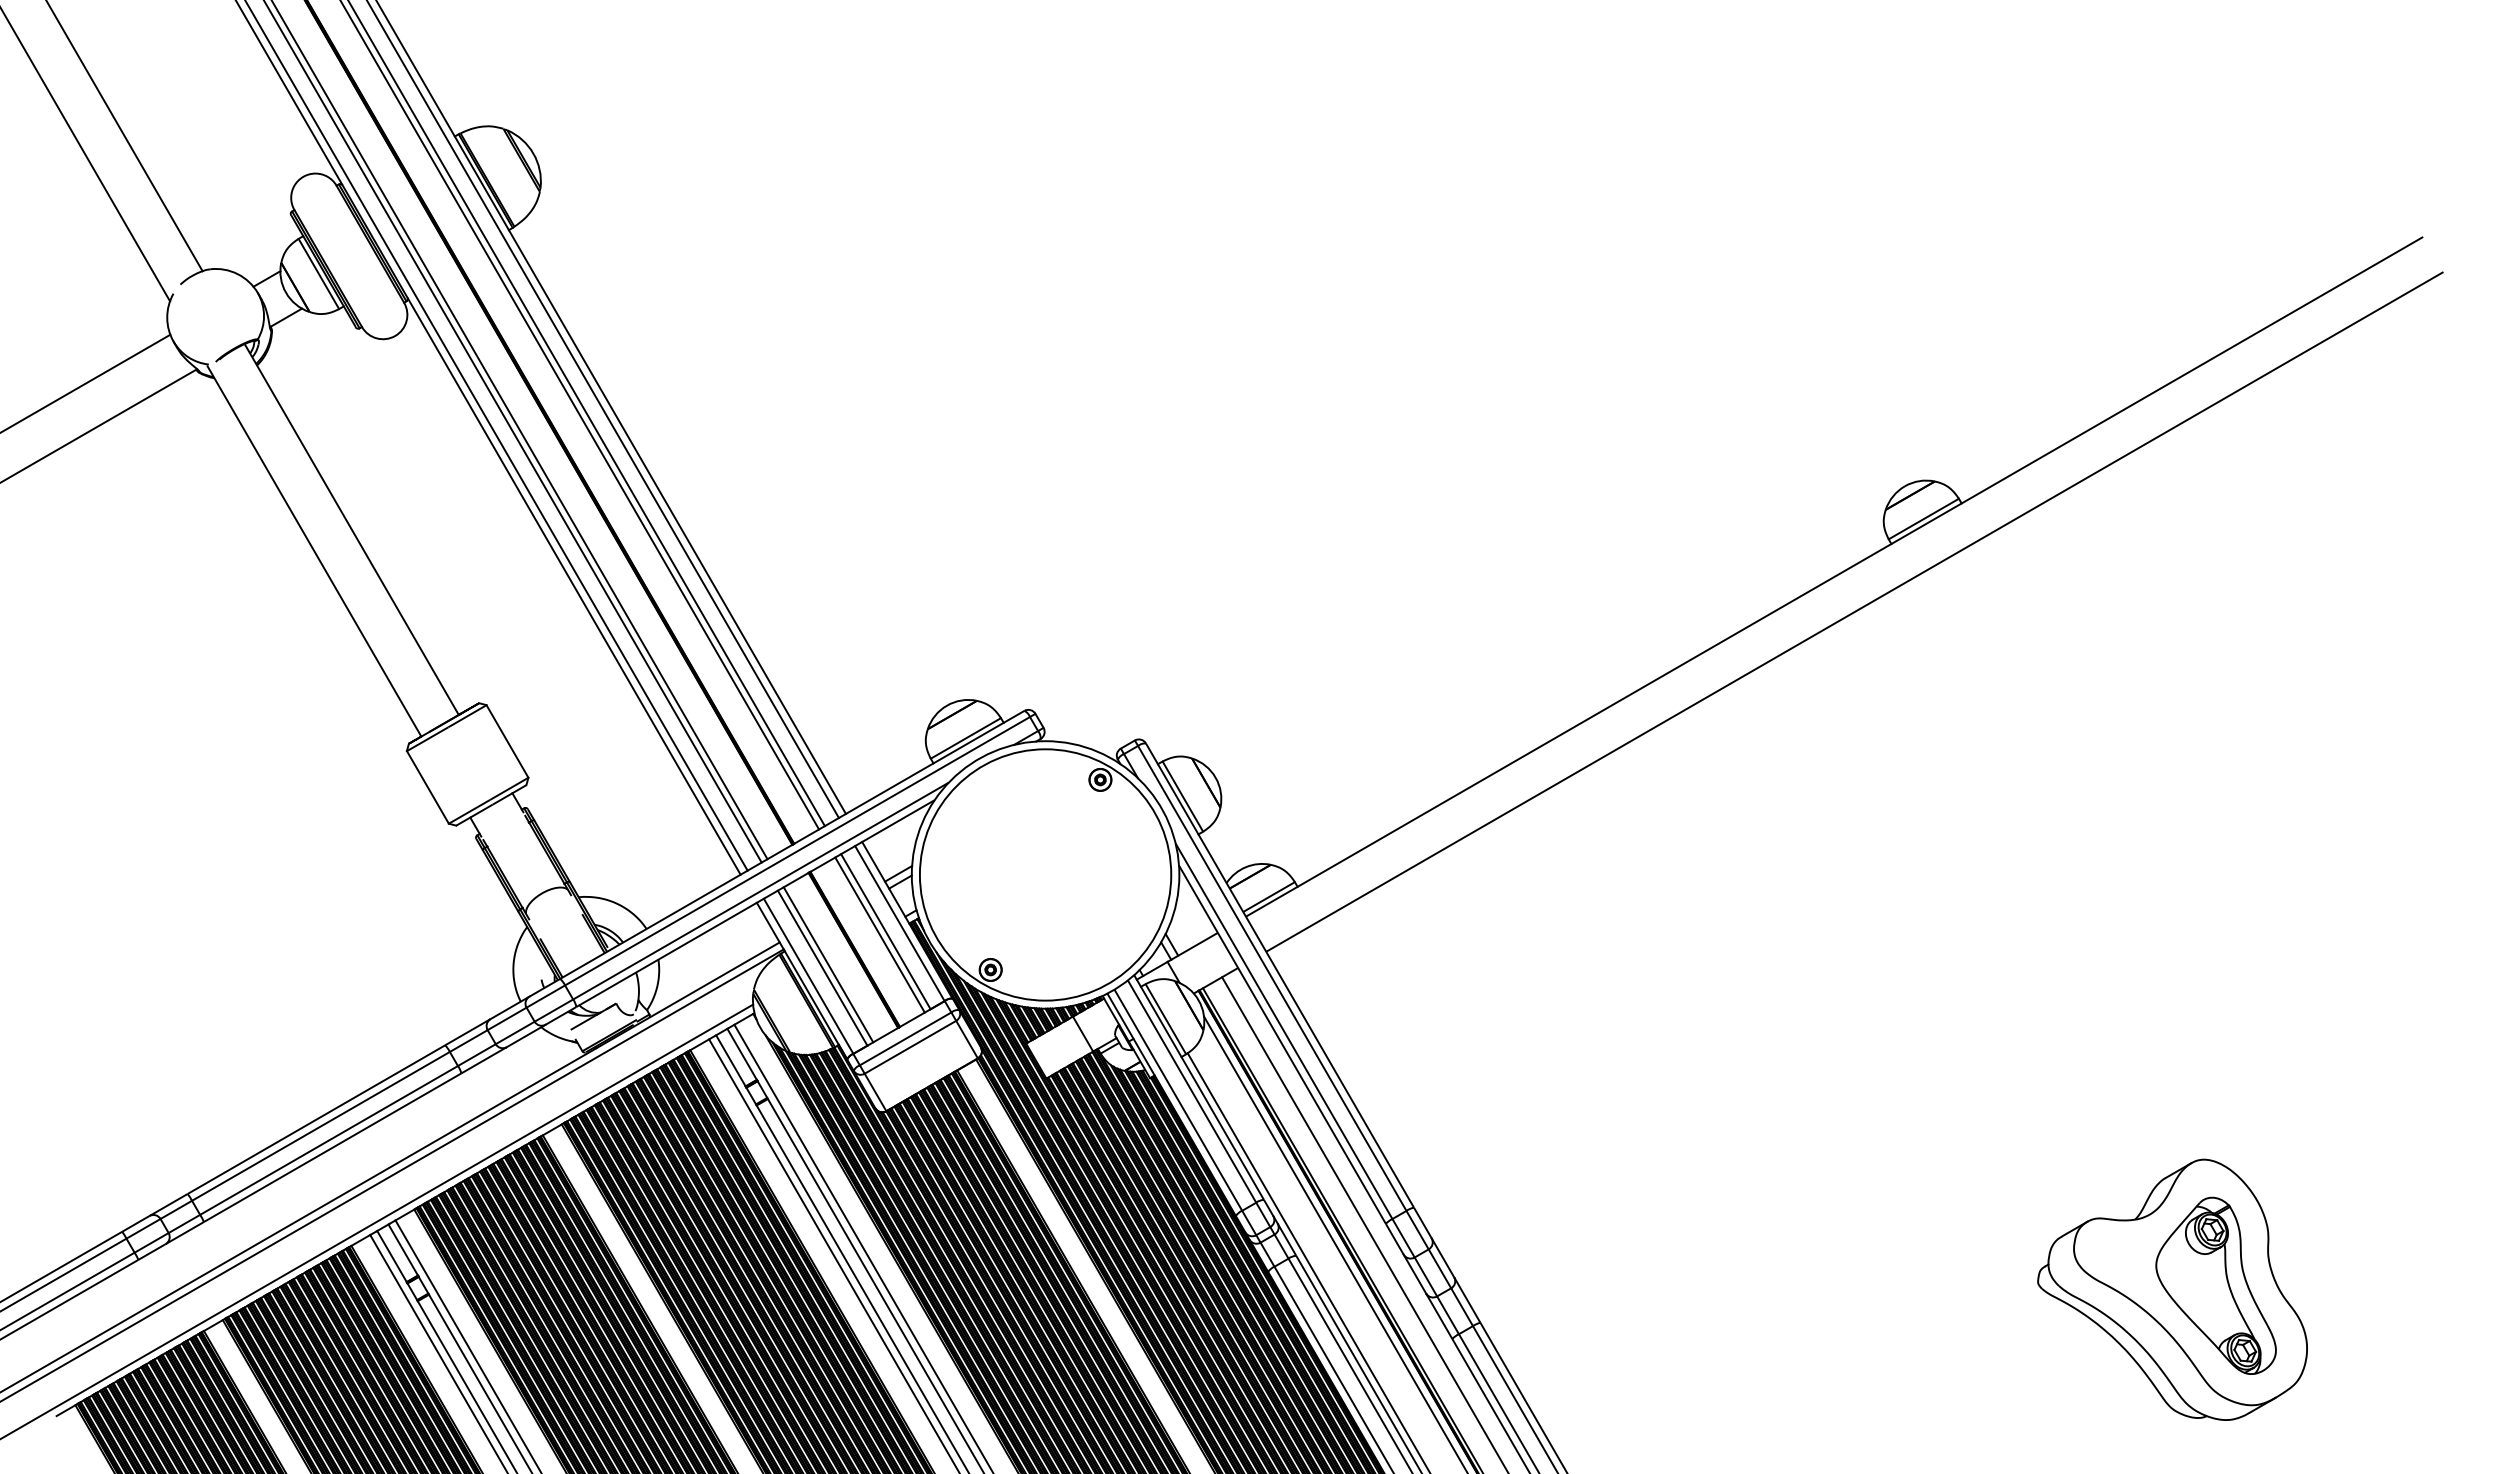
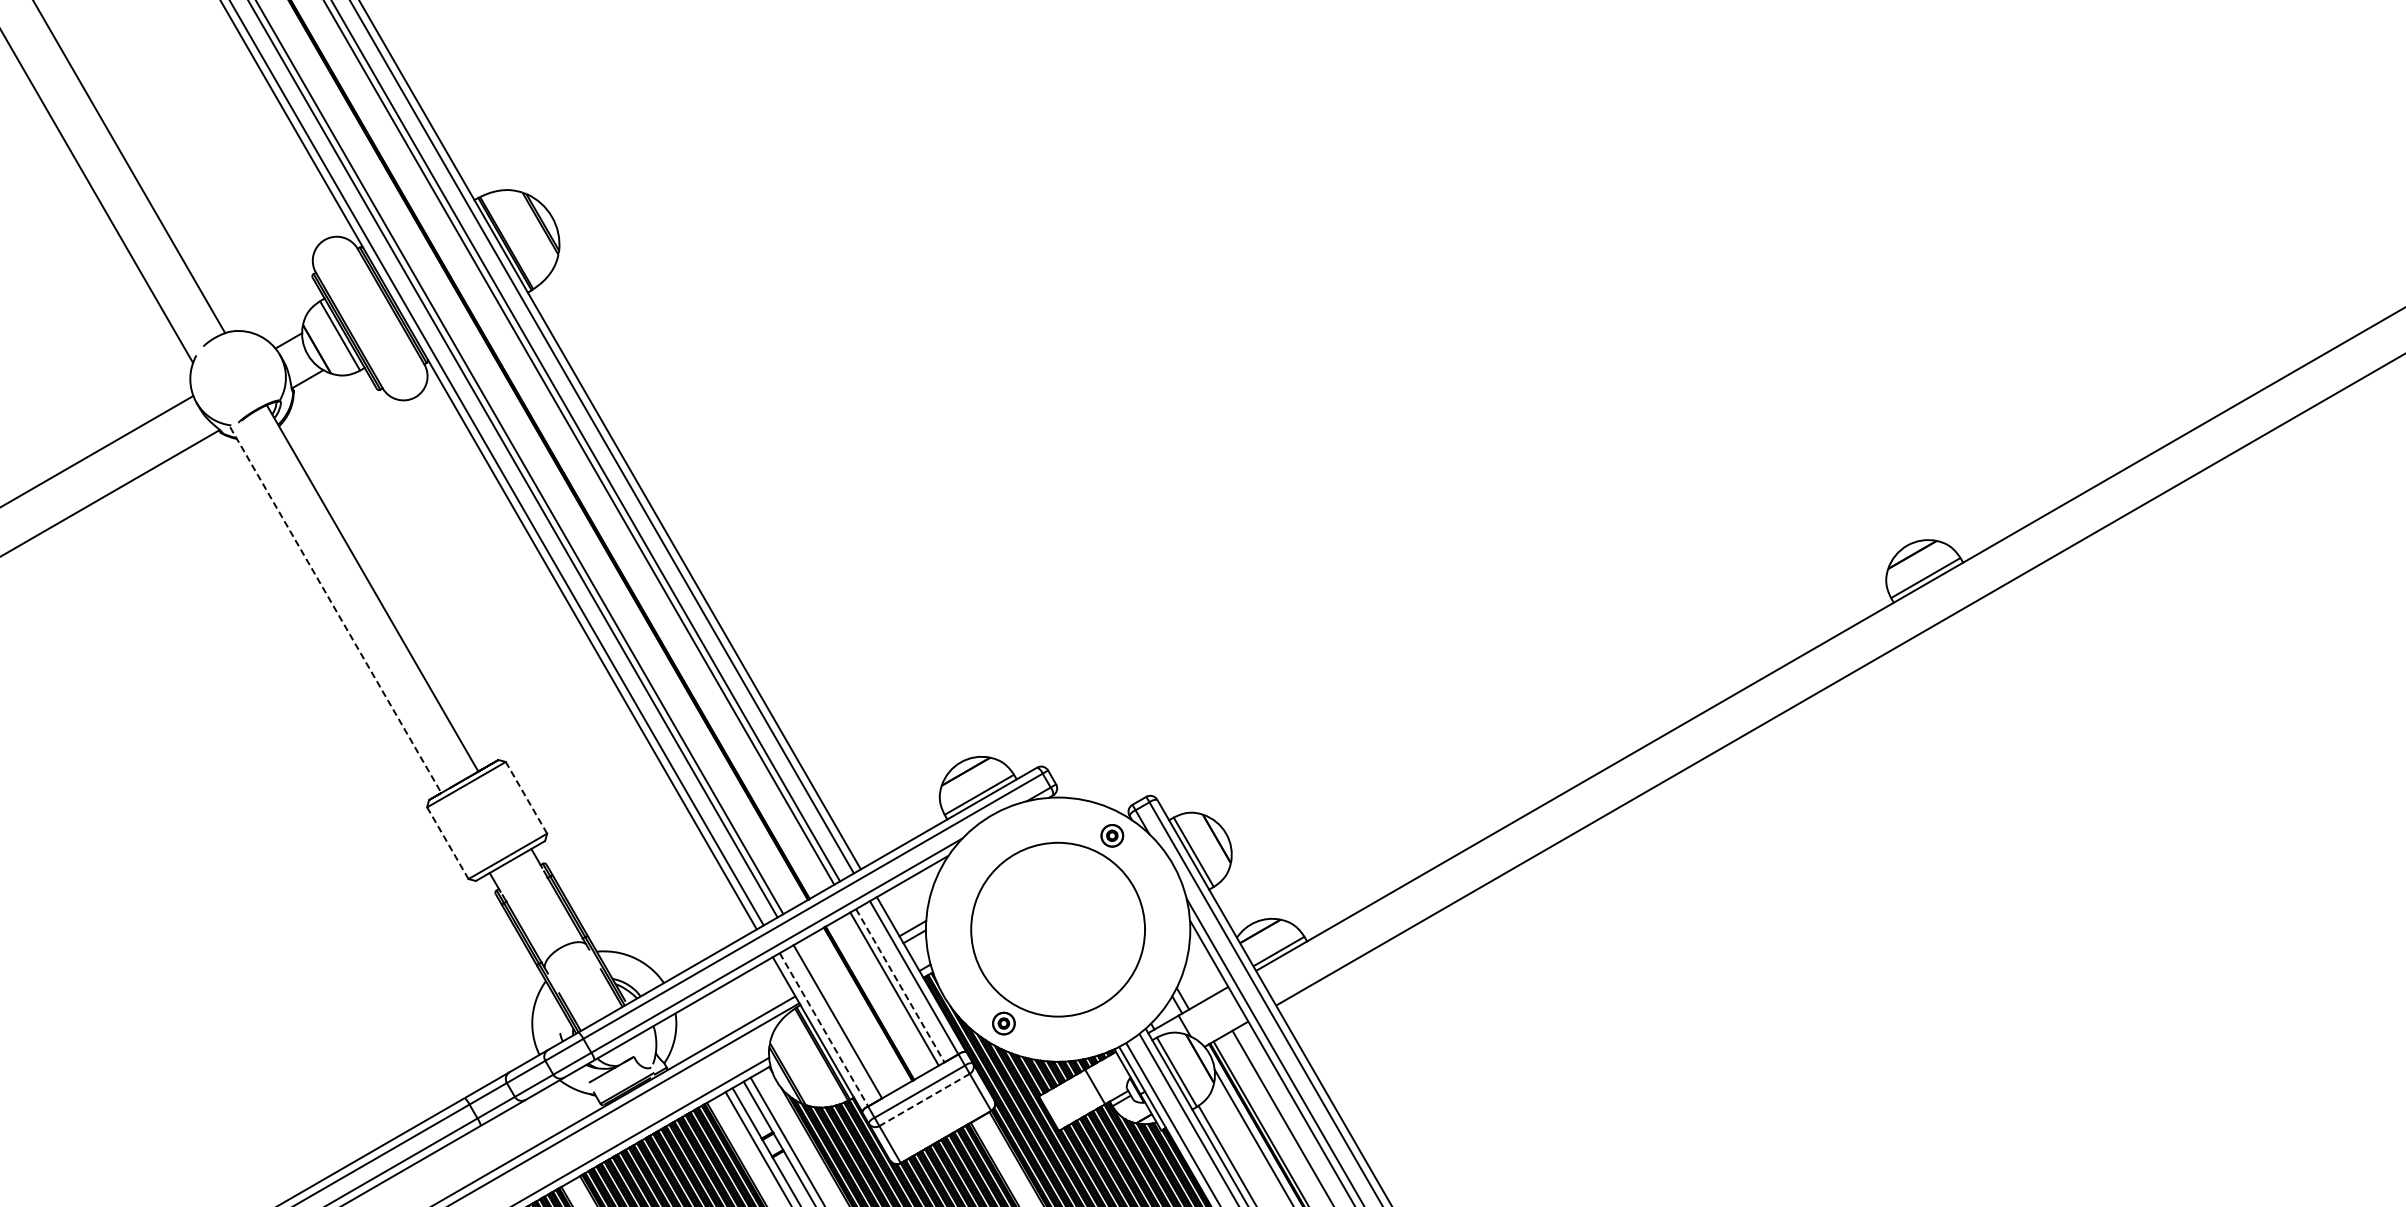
line: (314, 551) -> (335, 610), solid -> dashed
line: (507, 741) -> (526, 797), solid -> dashed
line: (427, 787) -> (447, 843), solid -> dashed
circle: (1045, 874) -> (1058, 929), size x0.7
line: (885, 931) -> (899, 985), solid -> dashed
line: (828, 964) -> (843, 1018), removed
line: (808, 976) -> (823, 1030), solid -> dashed
line: (910, 1047) -> (924, 1100), solid -> dashed

